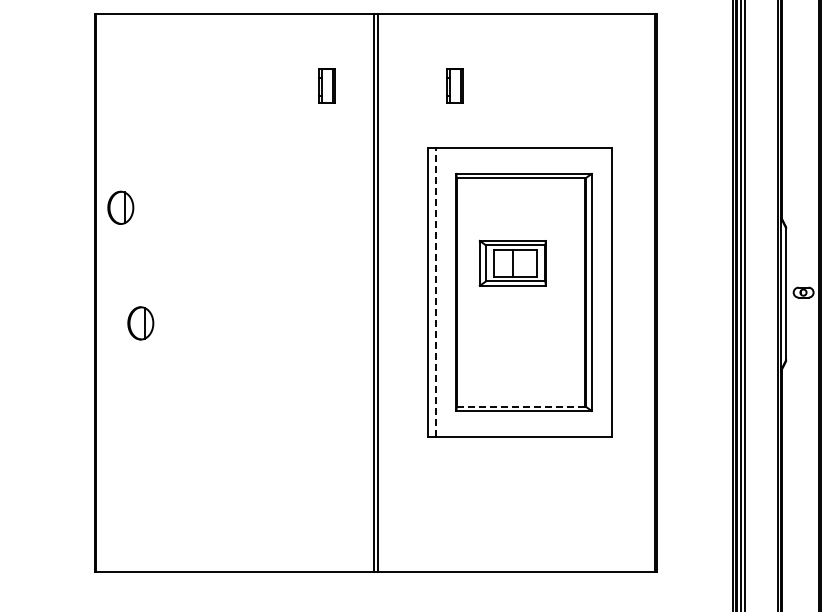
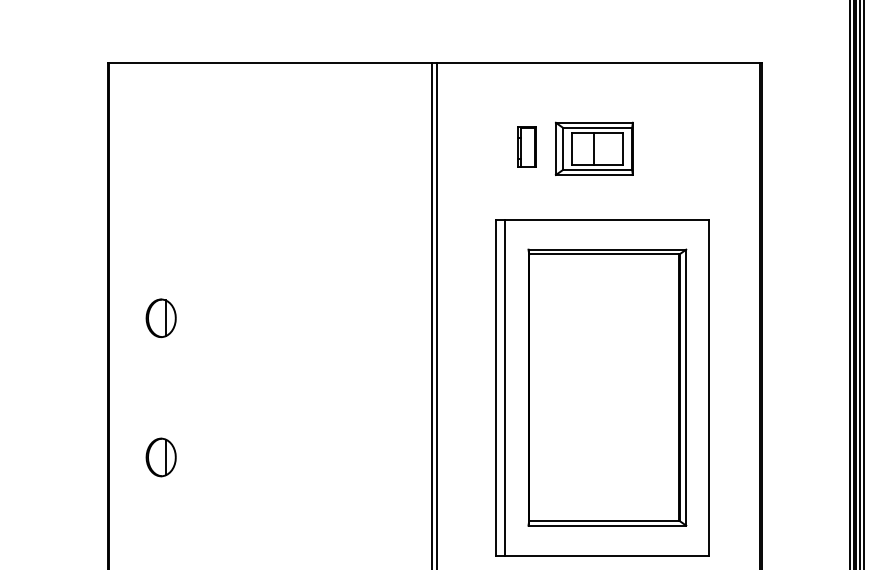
part: (326, 85) -> (377, 146), removed
part: (120, 207) -> (160, 317), moved
part: (512, 262) -> (593, 147), moved
line: (436, 291) -> (505, 386), dashed -> solid
part: (140, 323) -> (160, 457), moved
line: (521, 406) -> (604, 520), dashed -> solid

